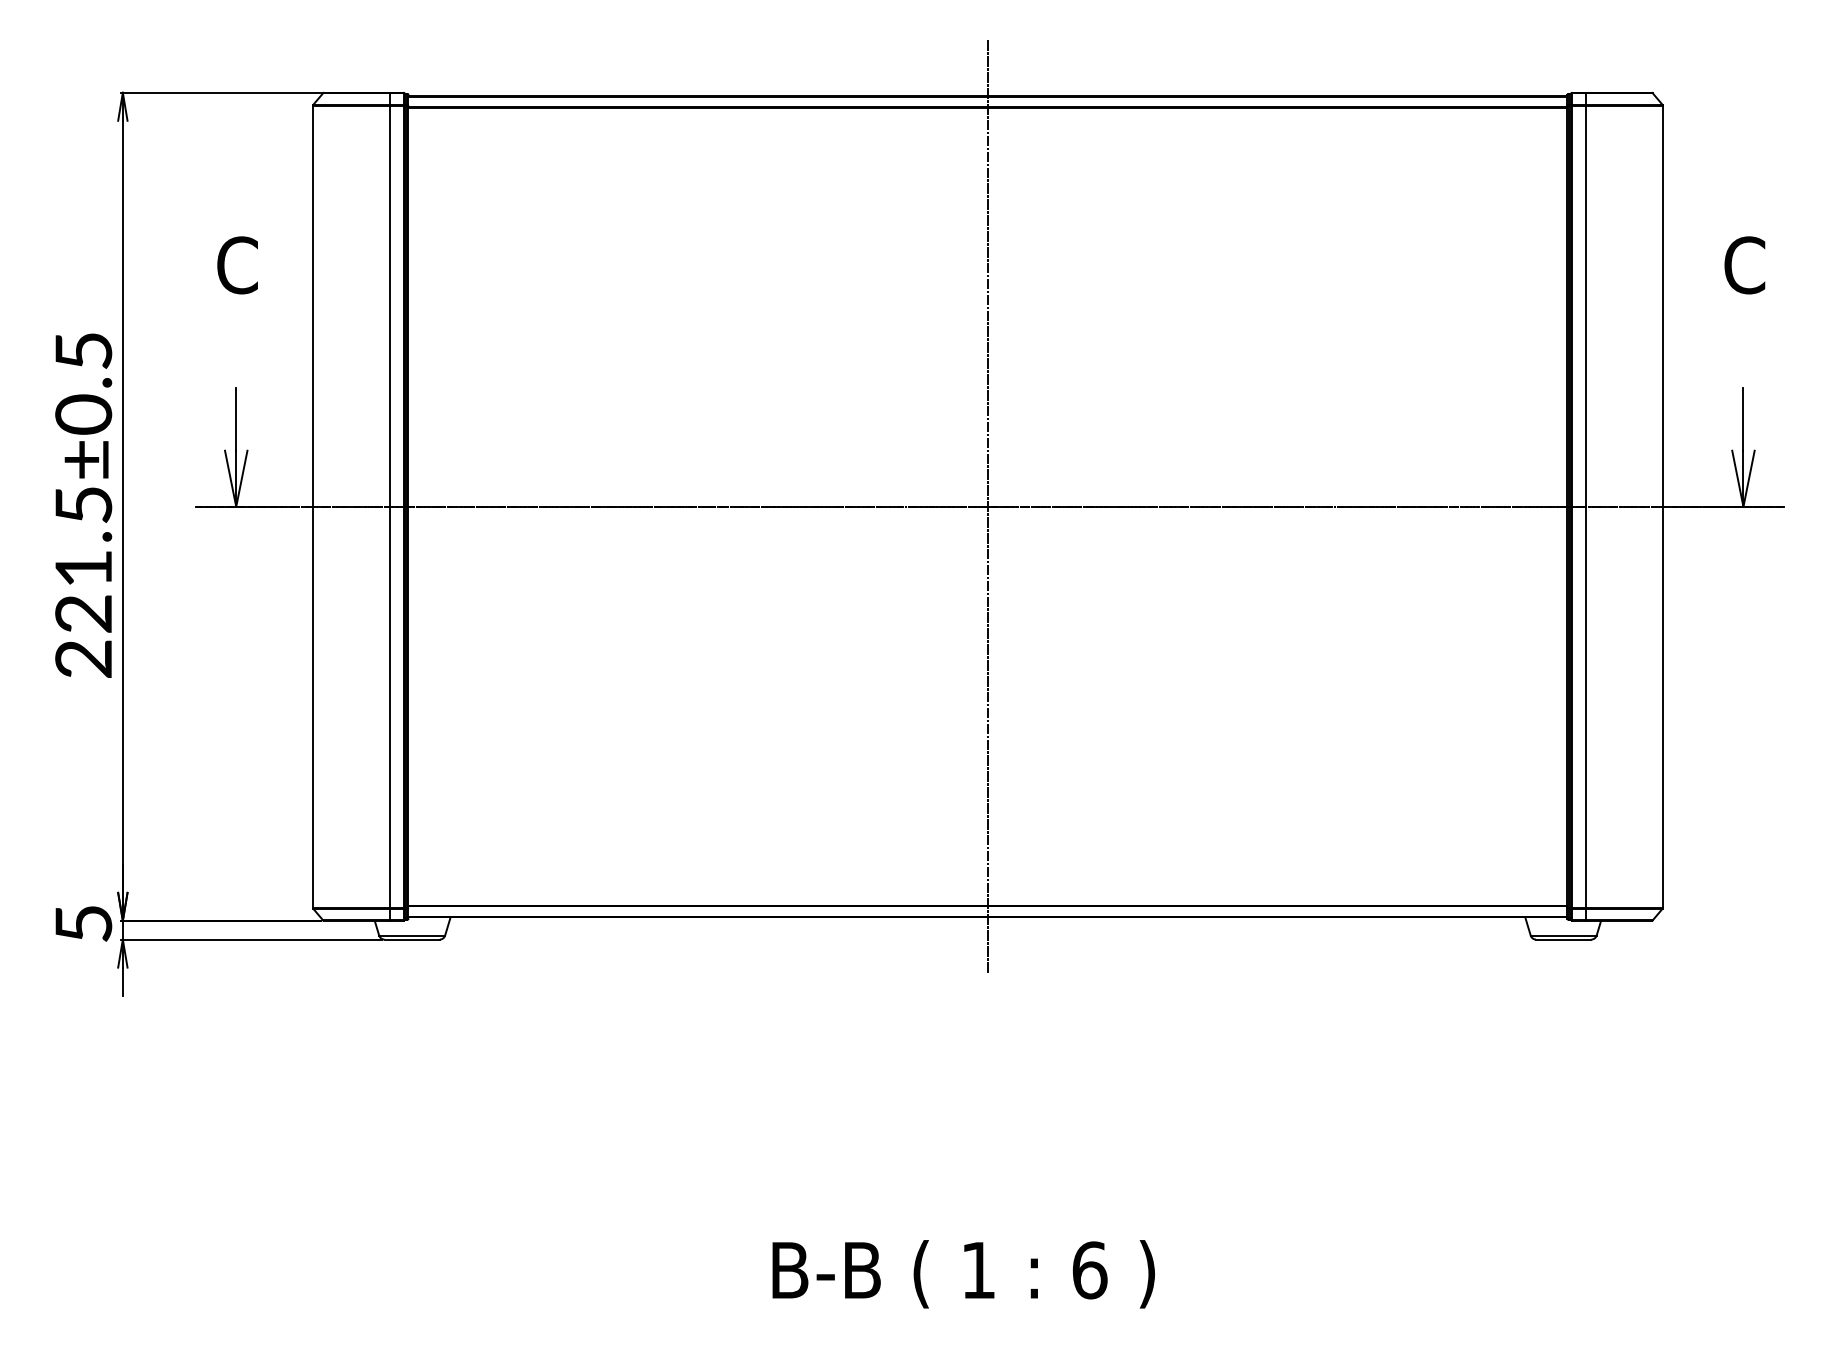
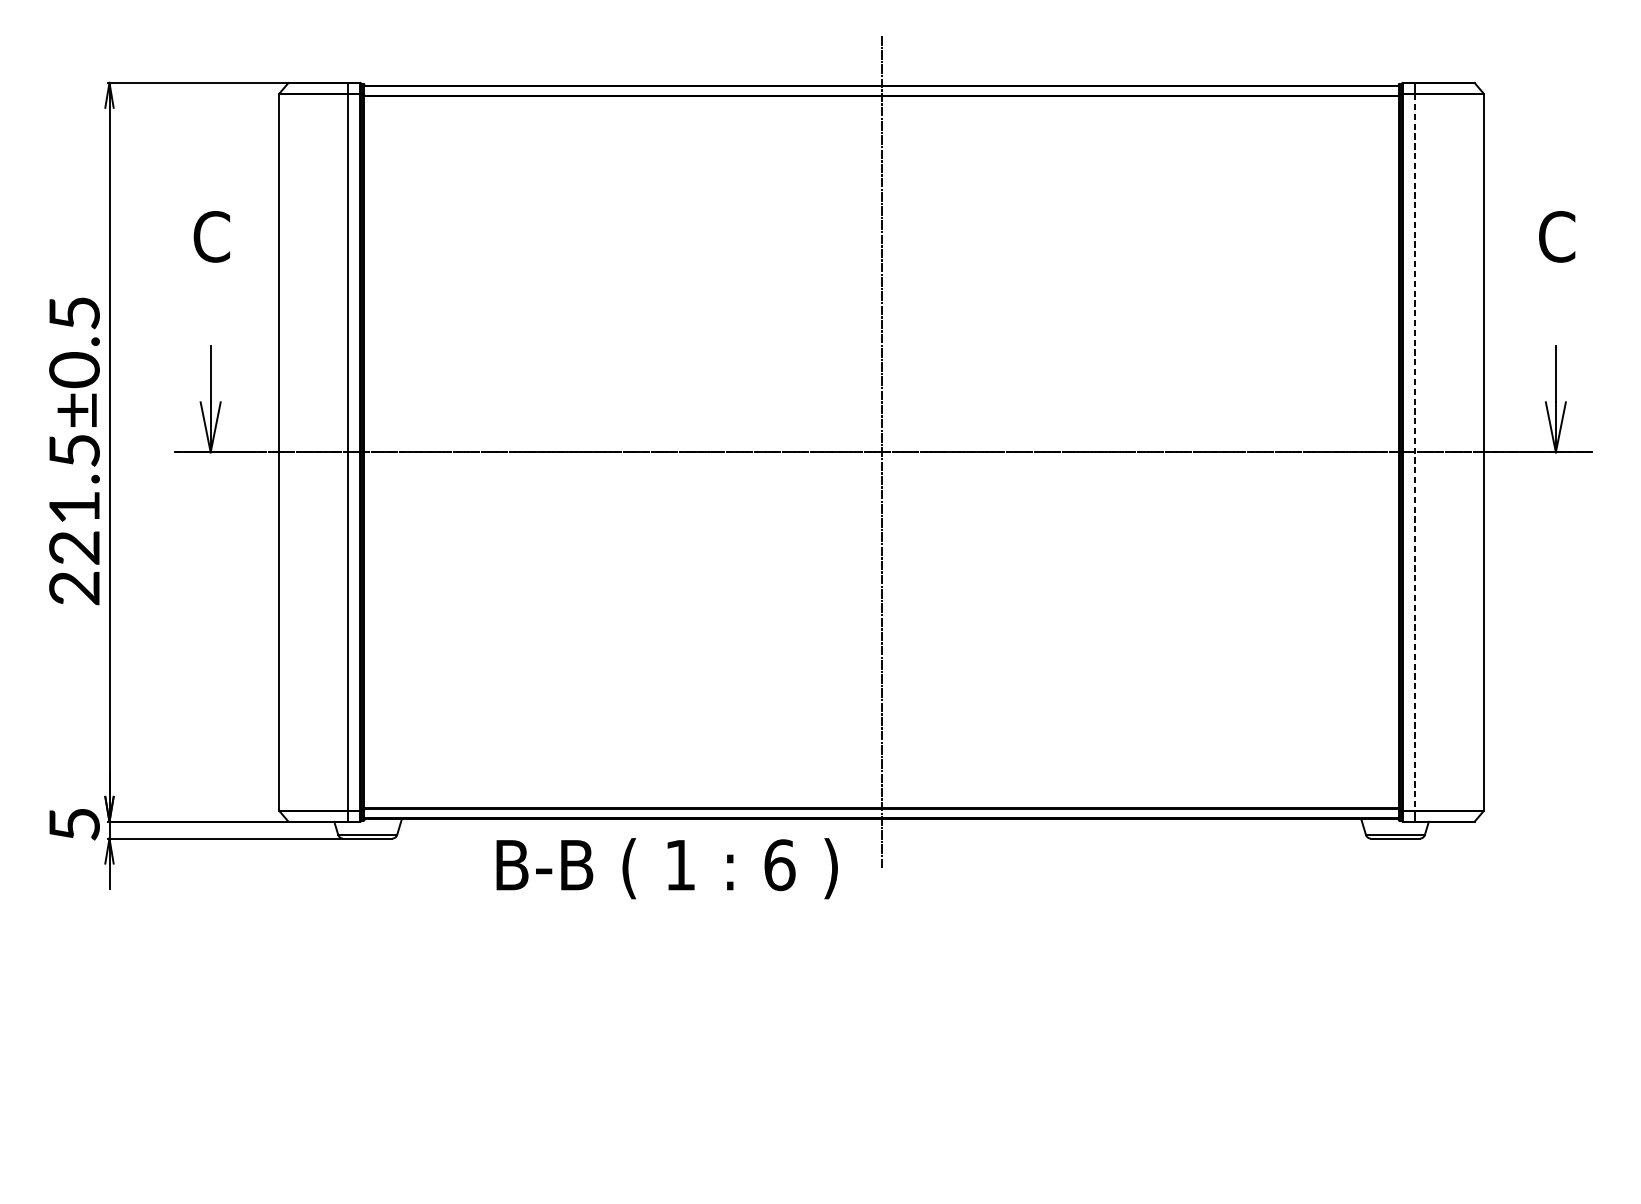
line: (1586, 507) -> (1415, 452), solid -> dashed
text: (963, 1274) -> (666, 868), moved

